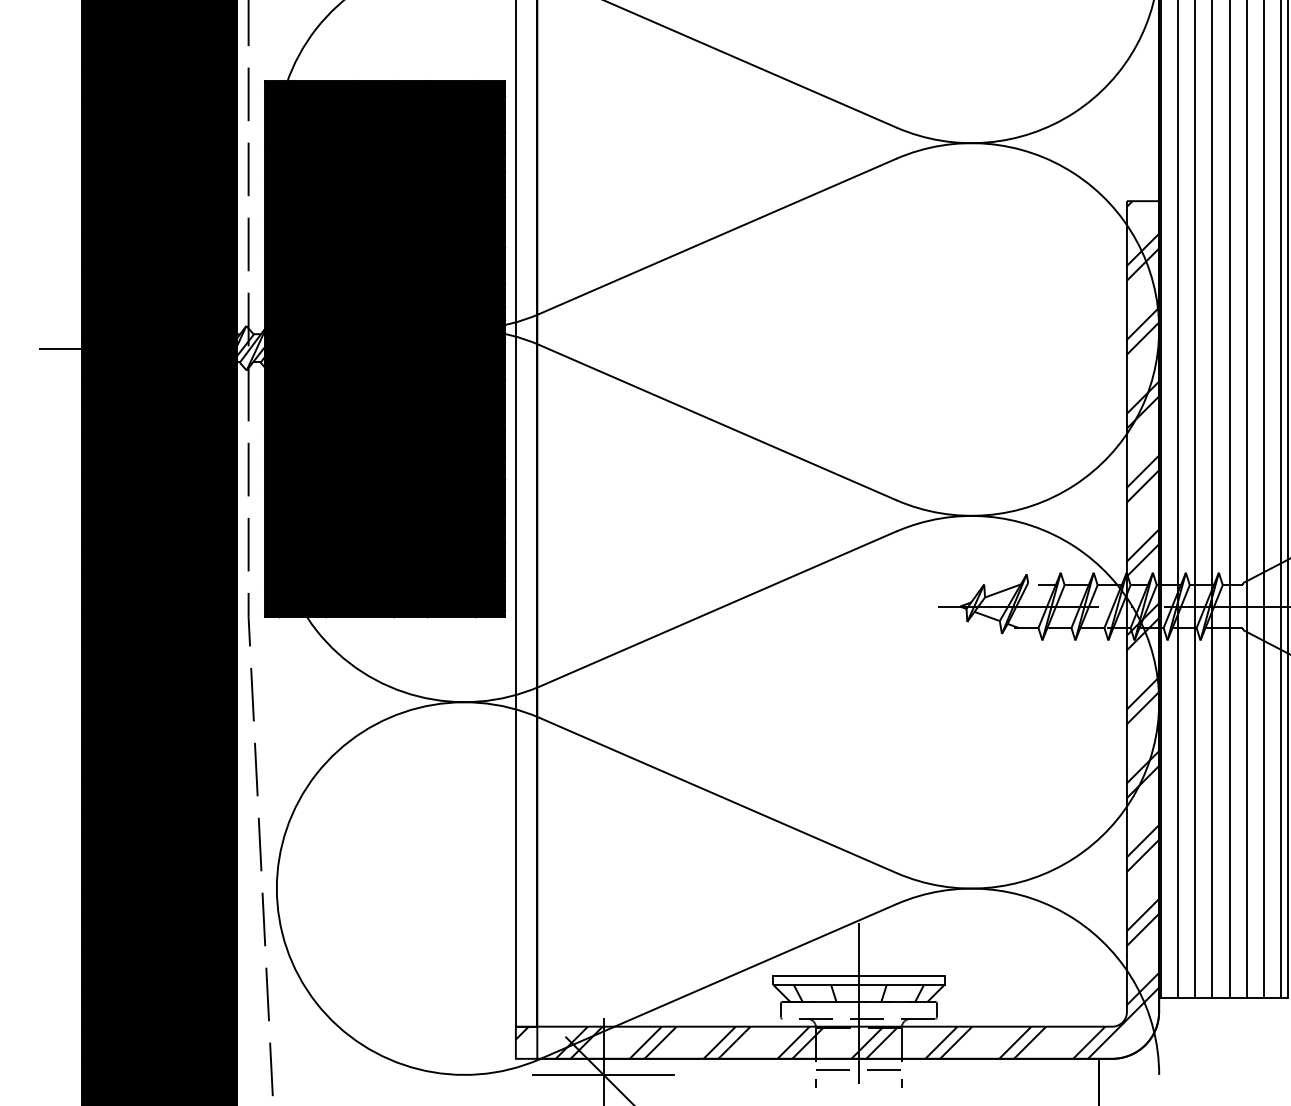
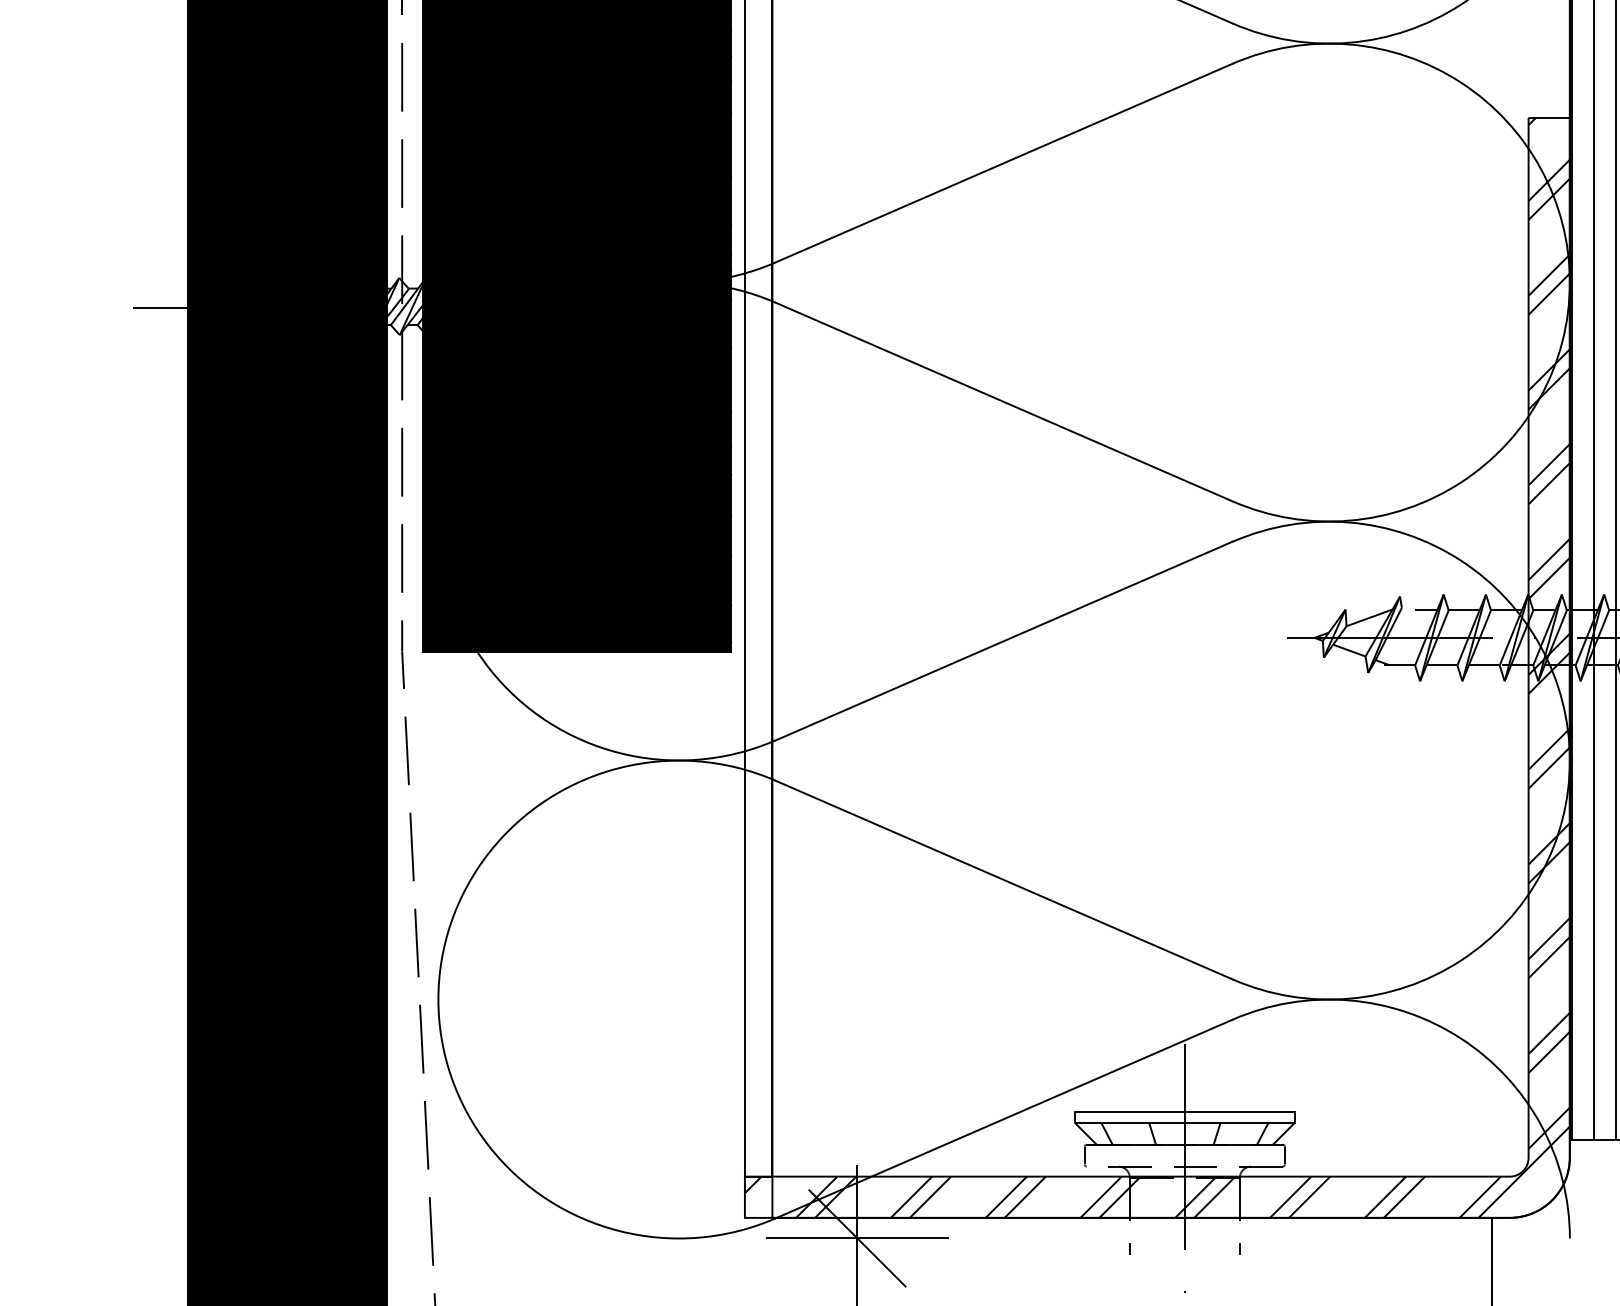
line: (849, 1069) -> (1172, 1231), removed

